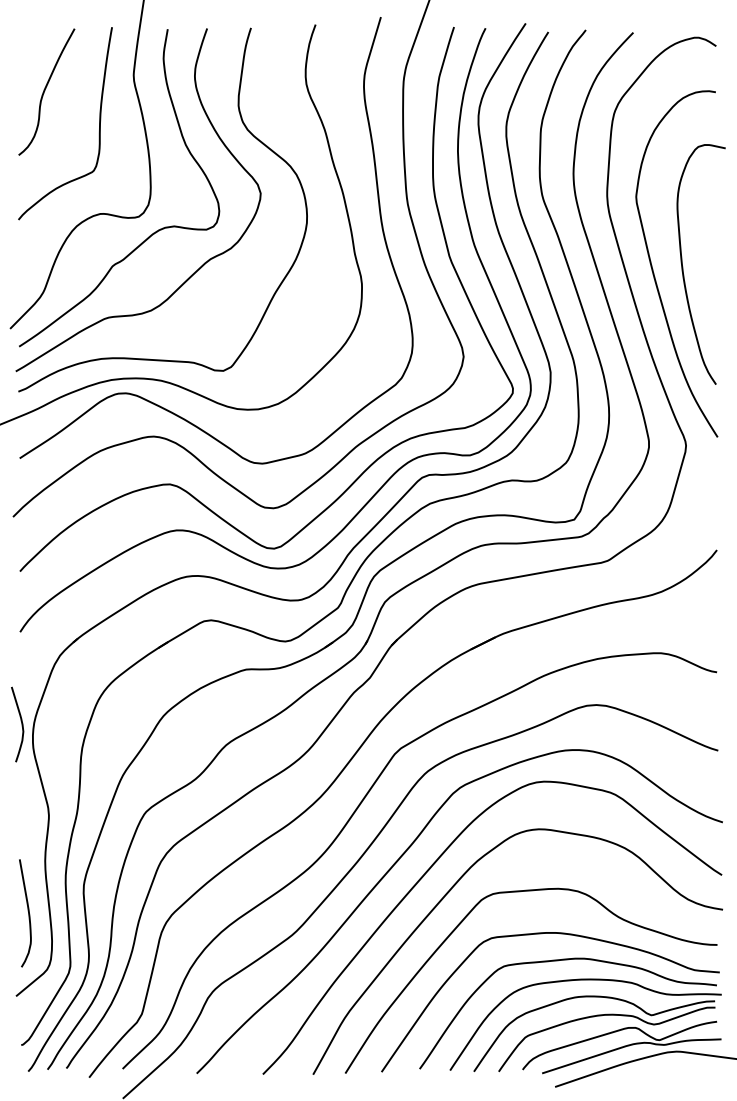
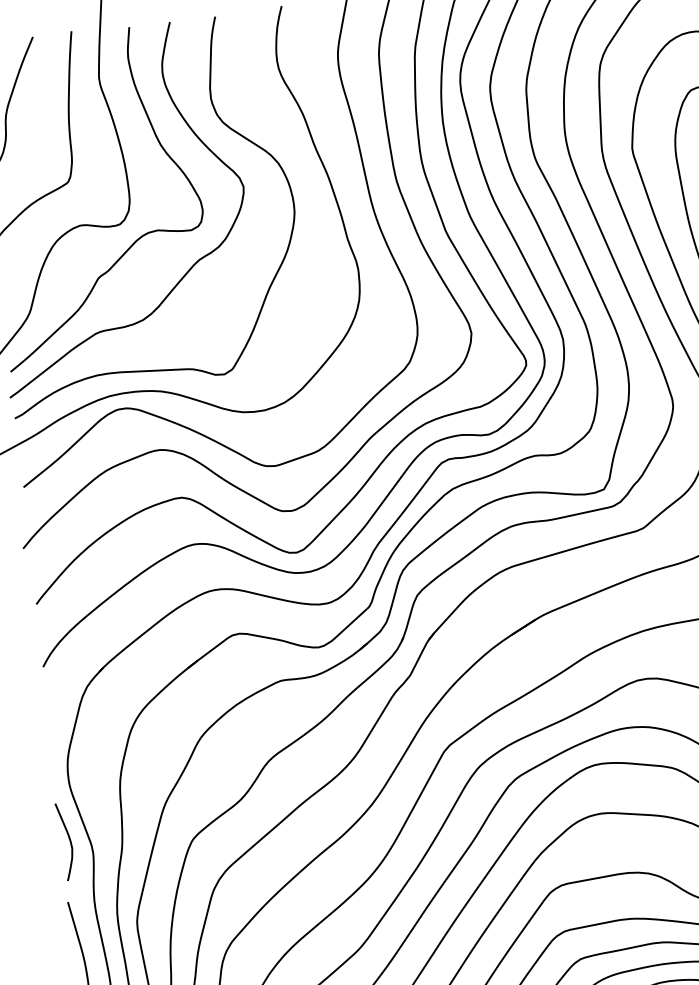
curve: (21, 724) -> (69, 841), moved

